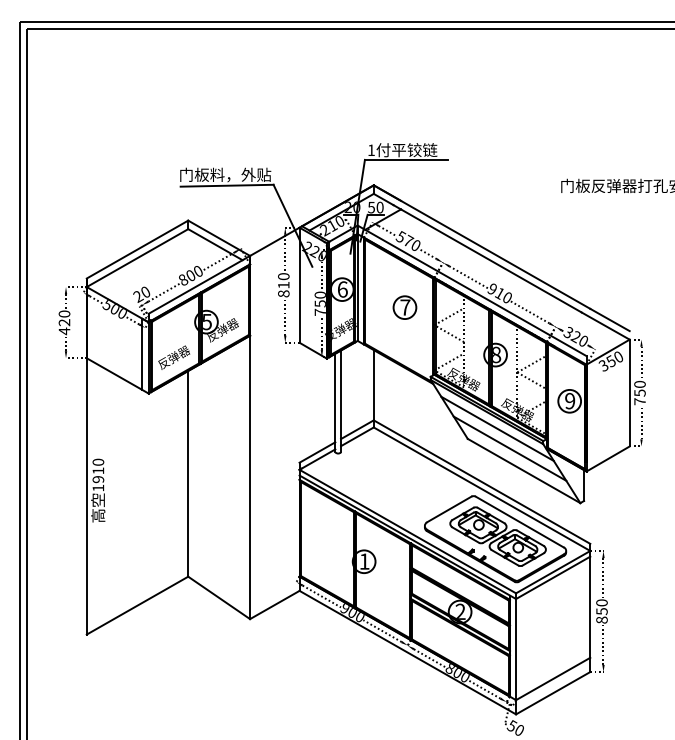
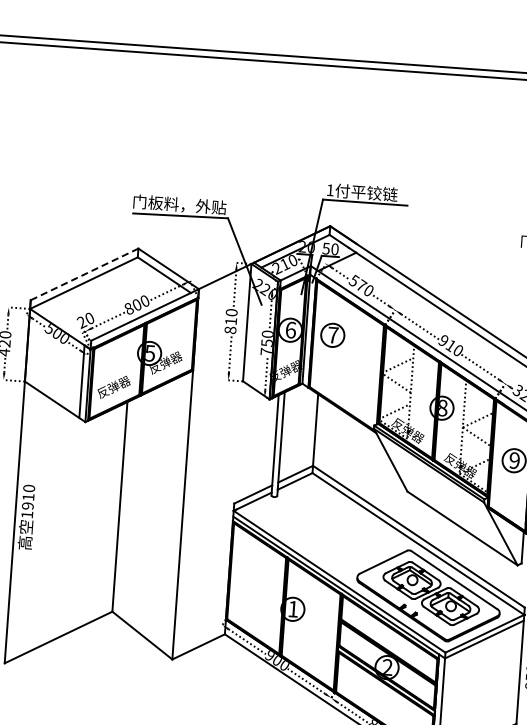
line: (137, 249) -> (84, 274), solid -> dashed
part: (404, 307) -> (332, 335), moved
line: (497, 428) -> (438, 483), removed
line: (509, 448) -> (449, 504), removed

